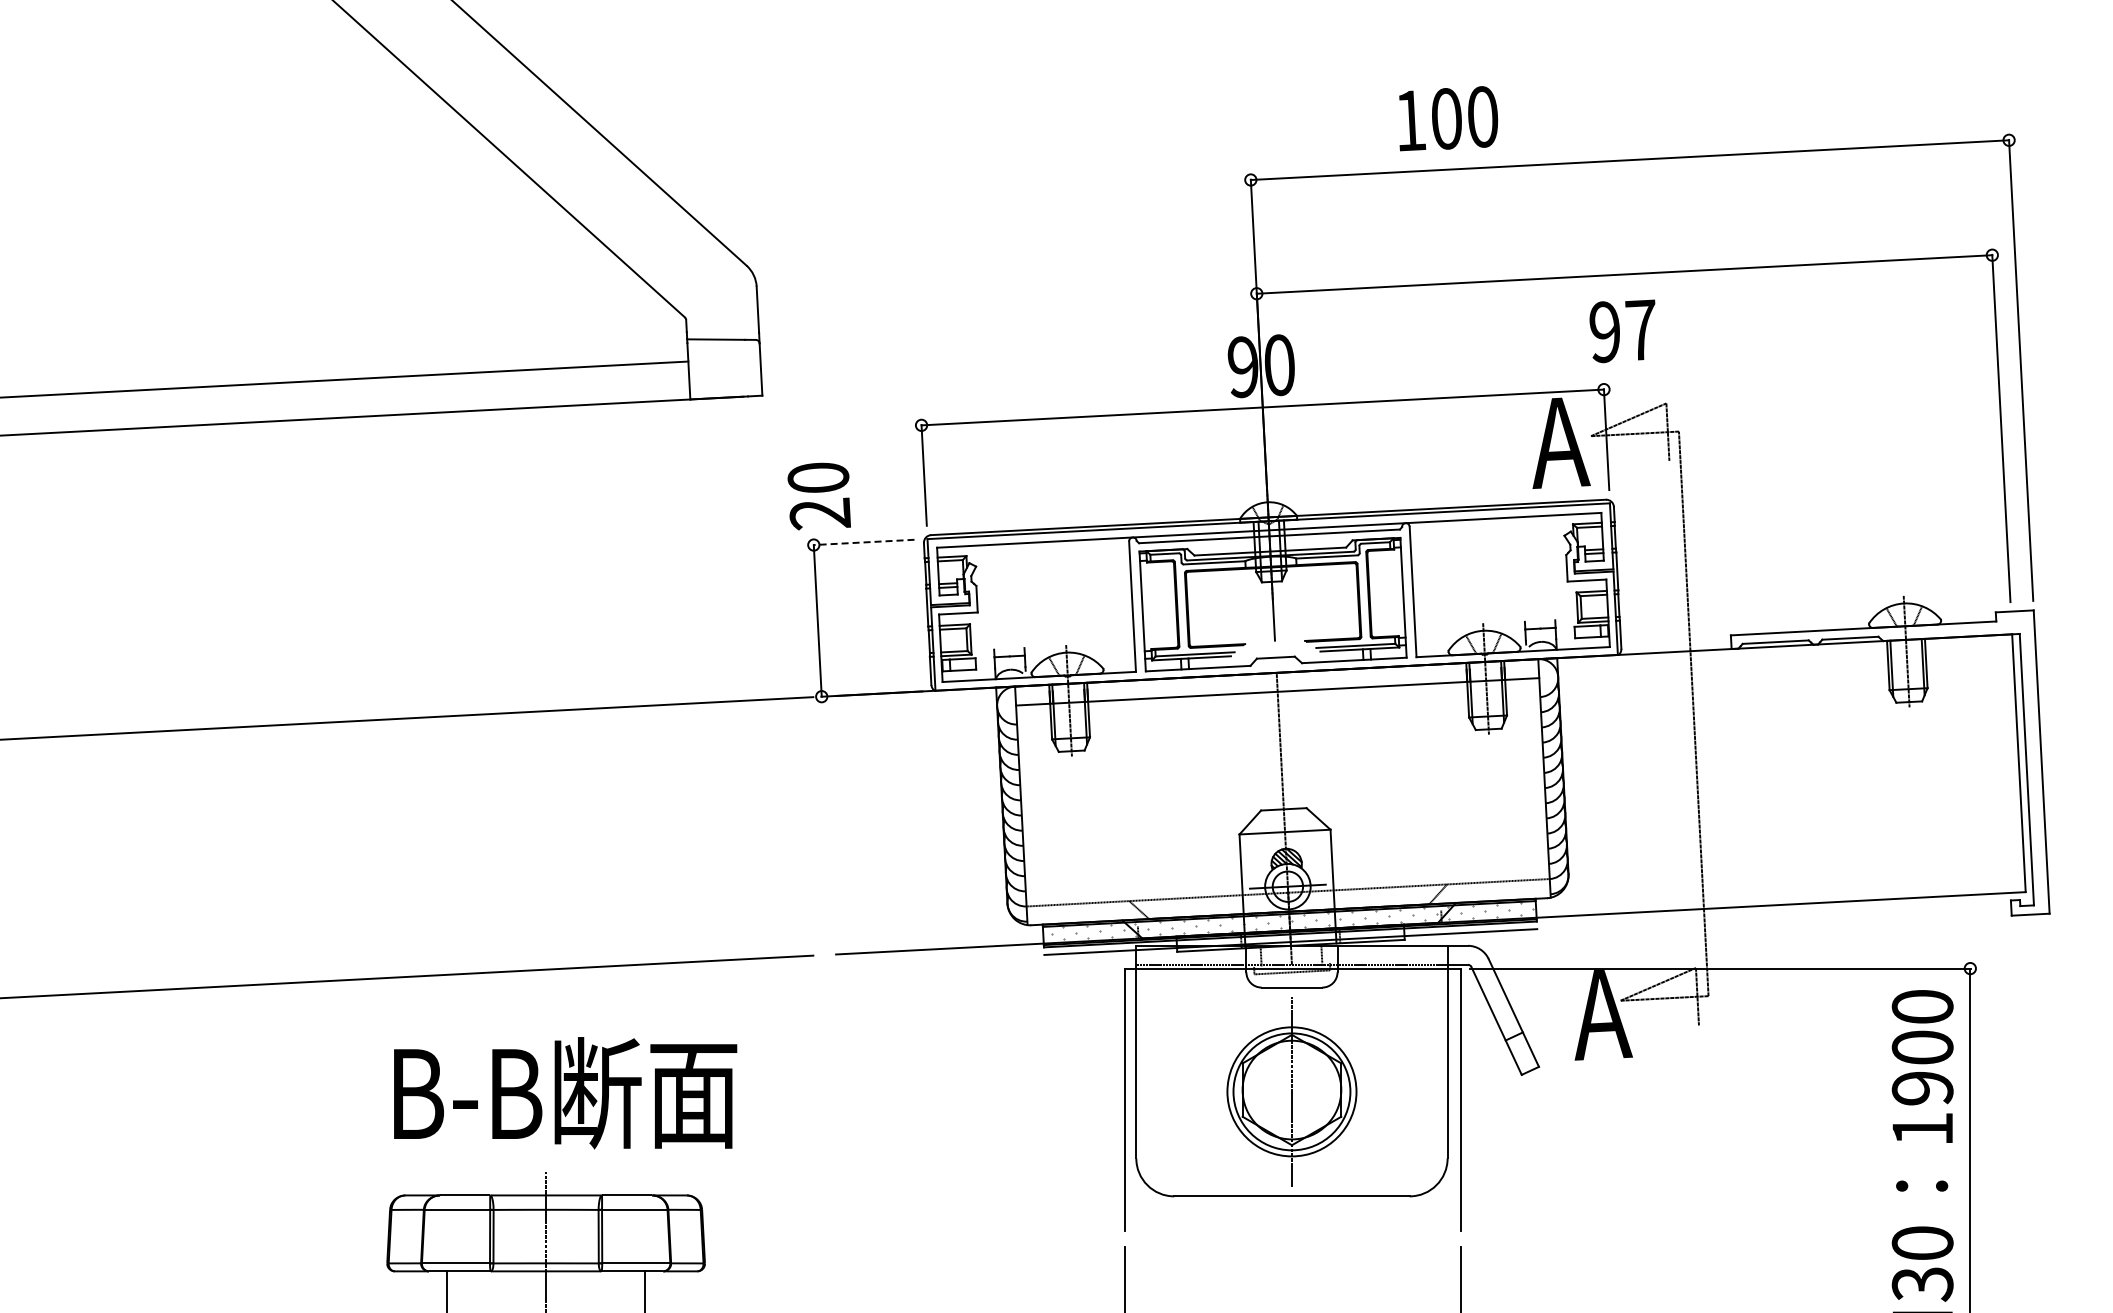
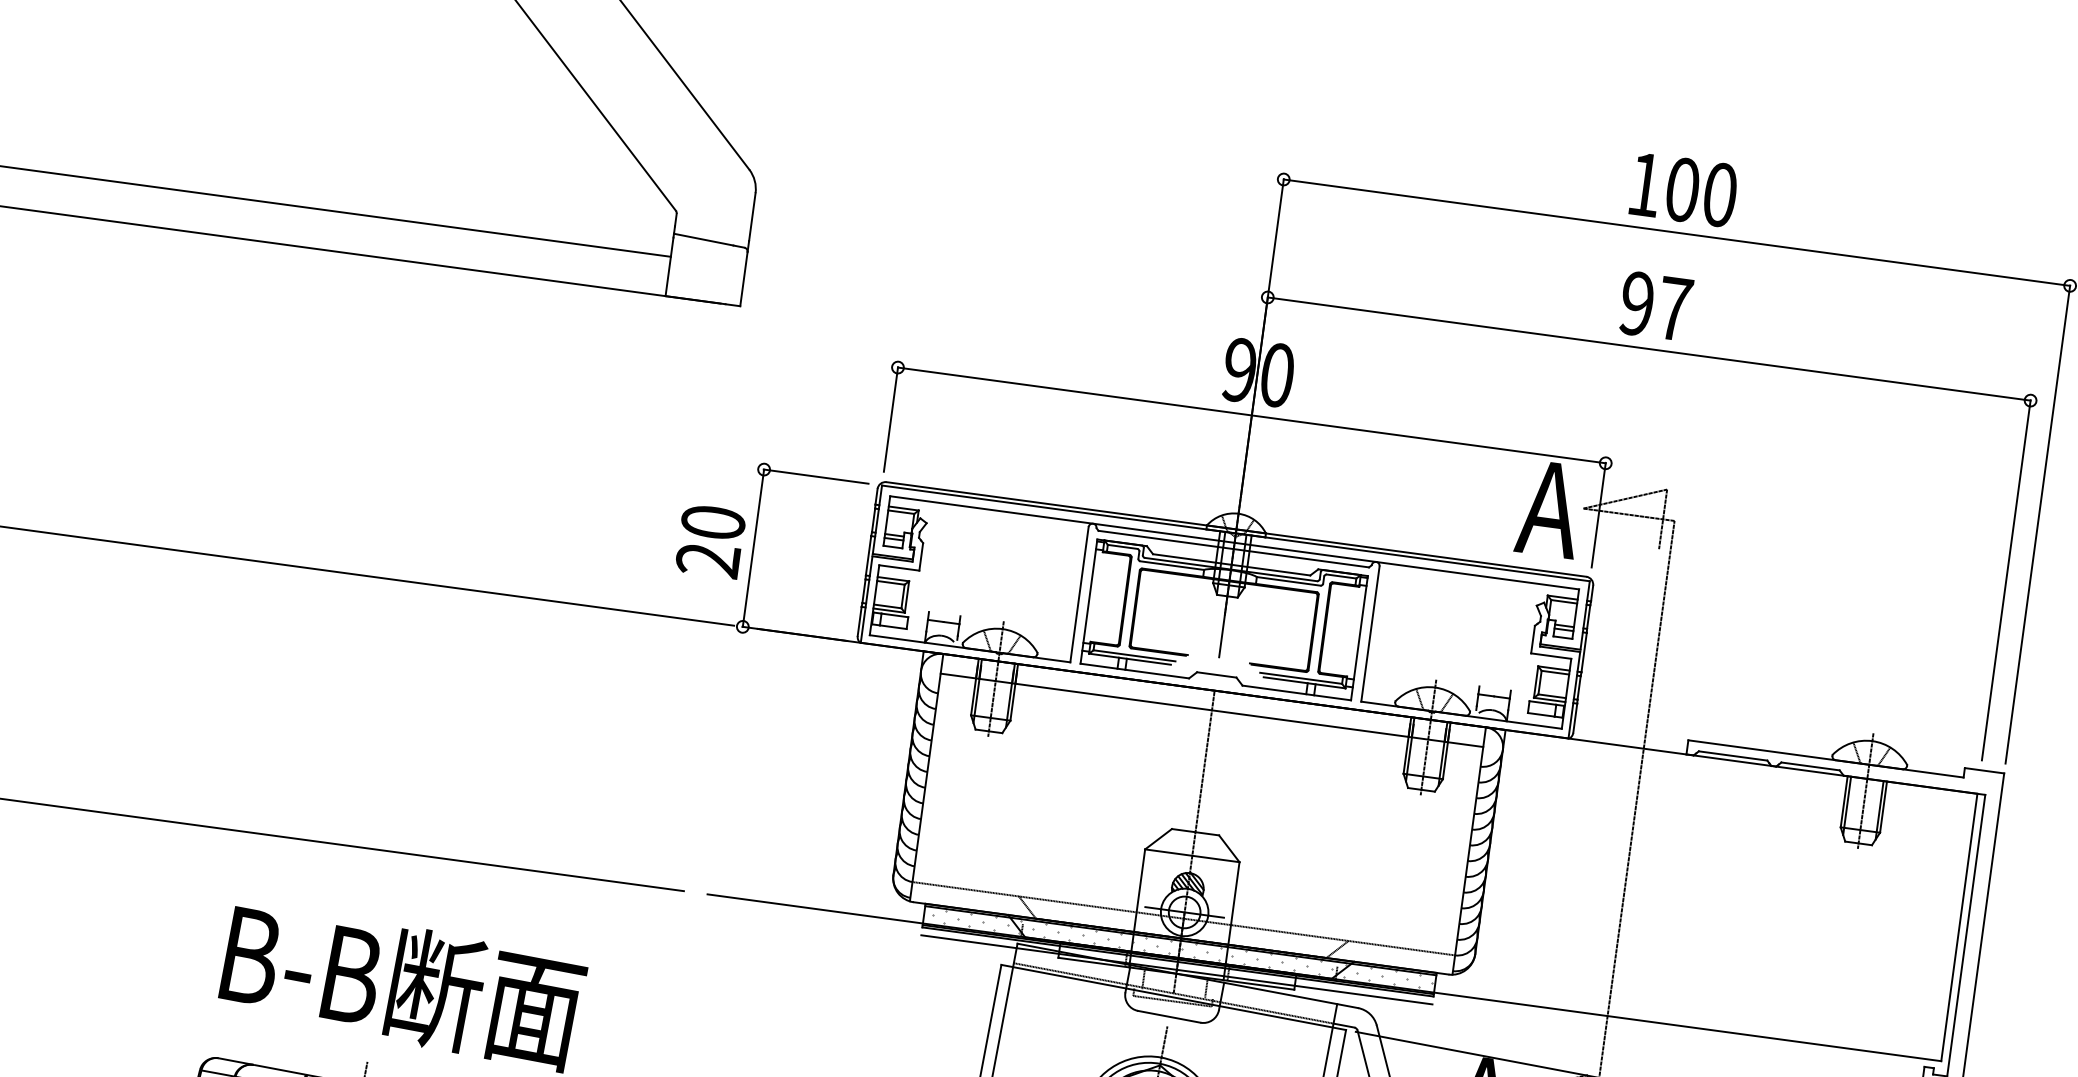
text: (1448, 118) -> (1684, 189), moved
text: (1622, 331) -> (1655, 306), moved
text: (818, 496) -> (709, 541), moved
line: (863, 542) -> (815, 476), dashed -> solid

